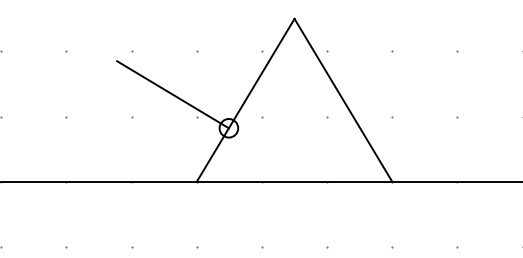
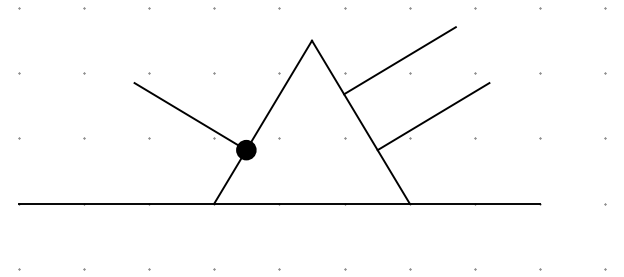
line: (382, 38) -> (399, 60), added
line: (416, 94) -> (433, 116), added
fill: (229, 127) -> (246, 149), added

